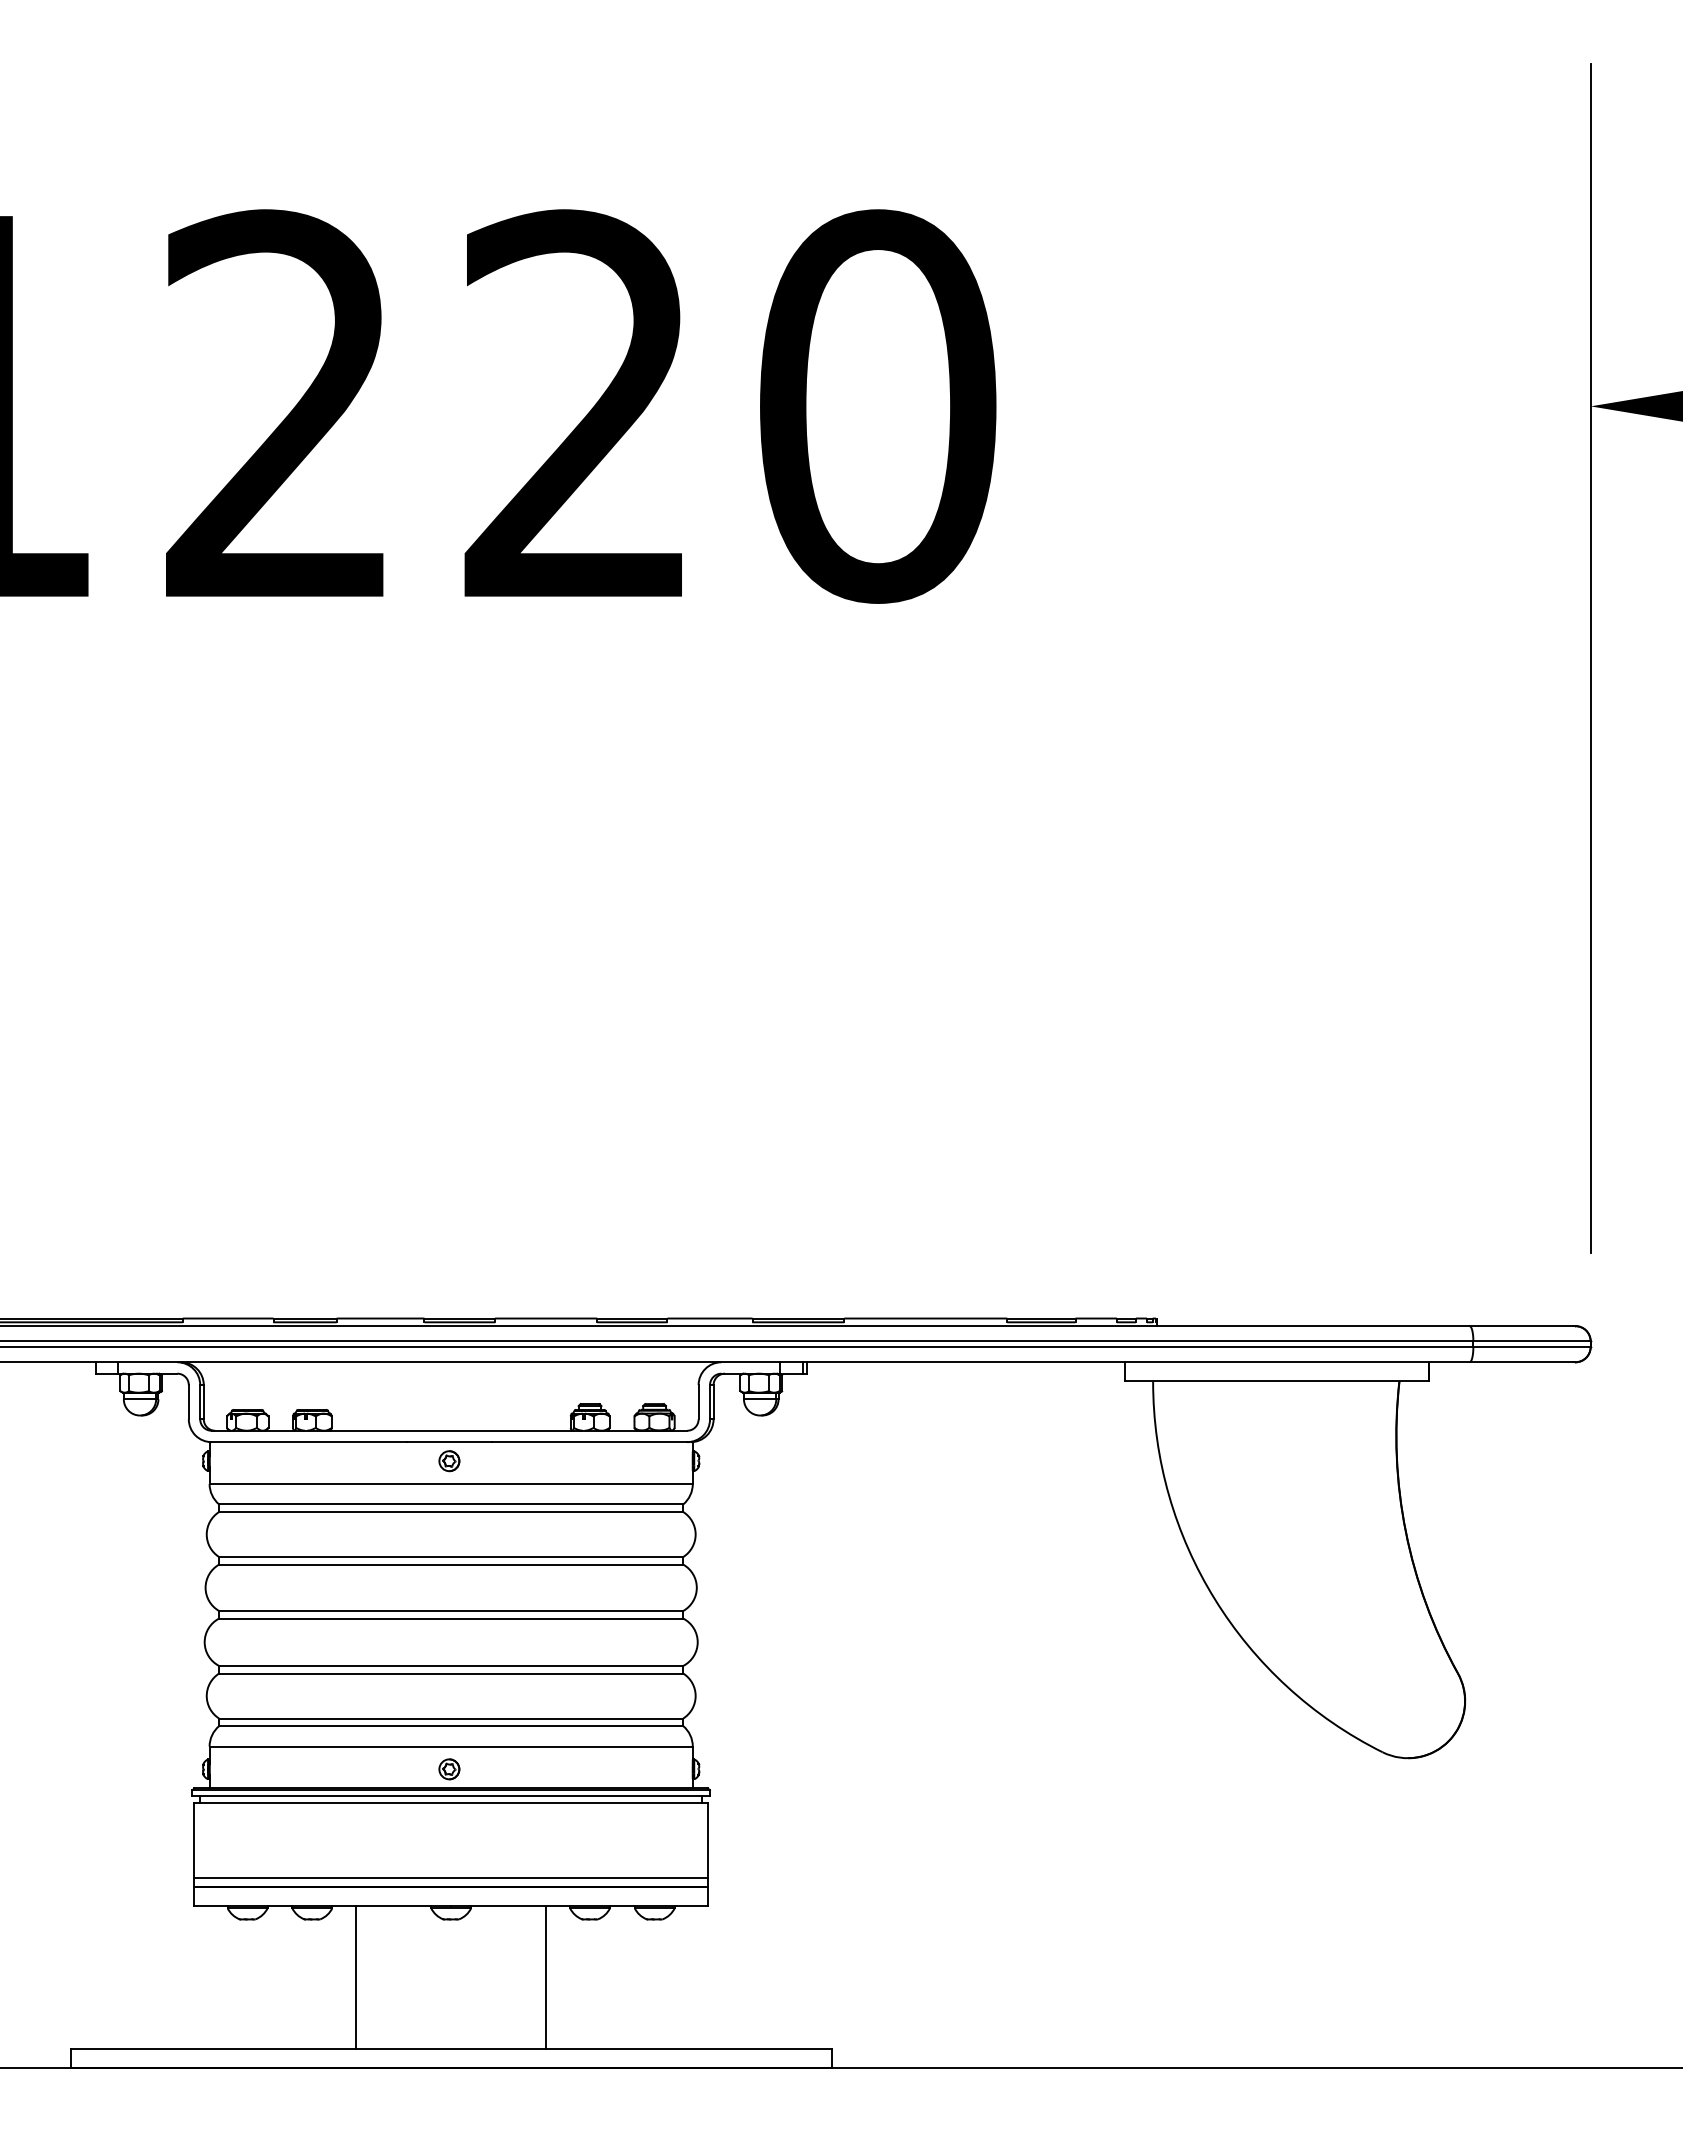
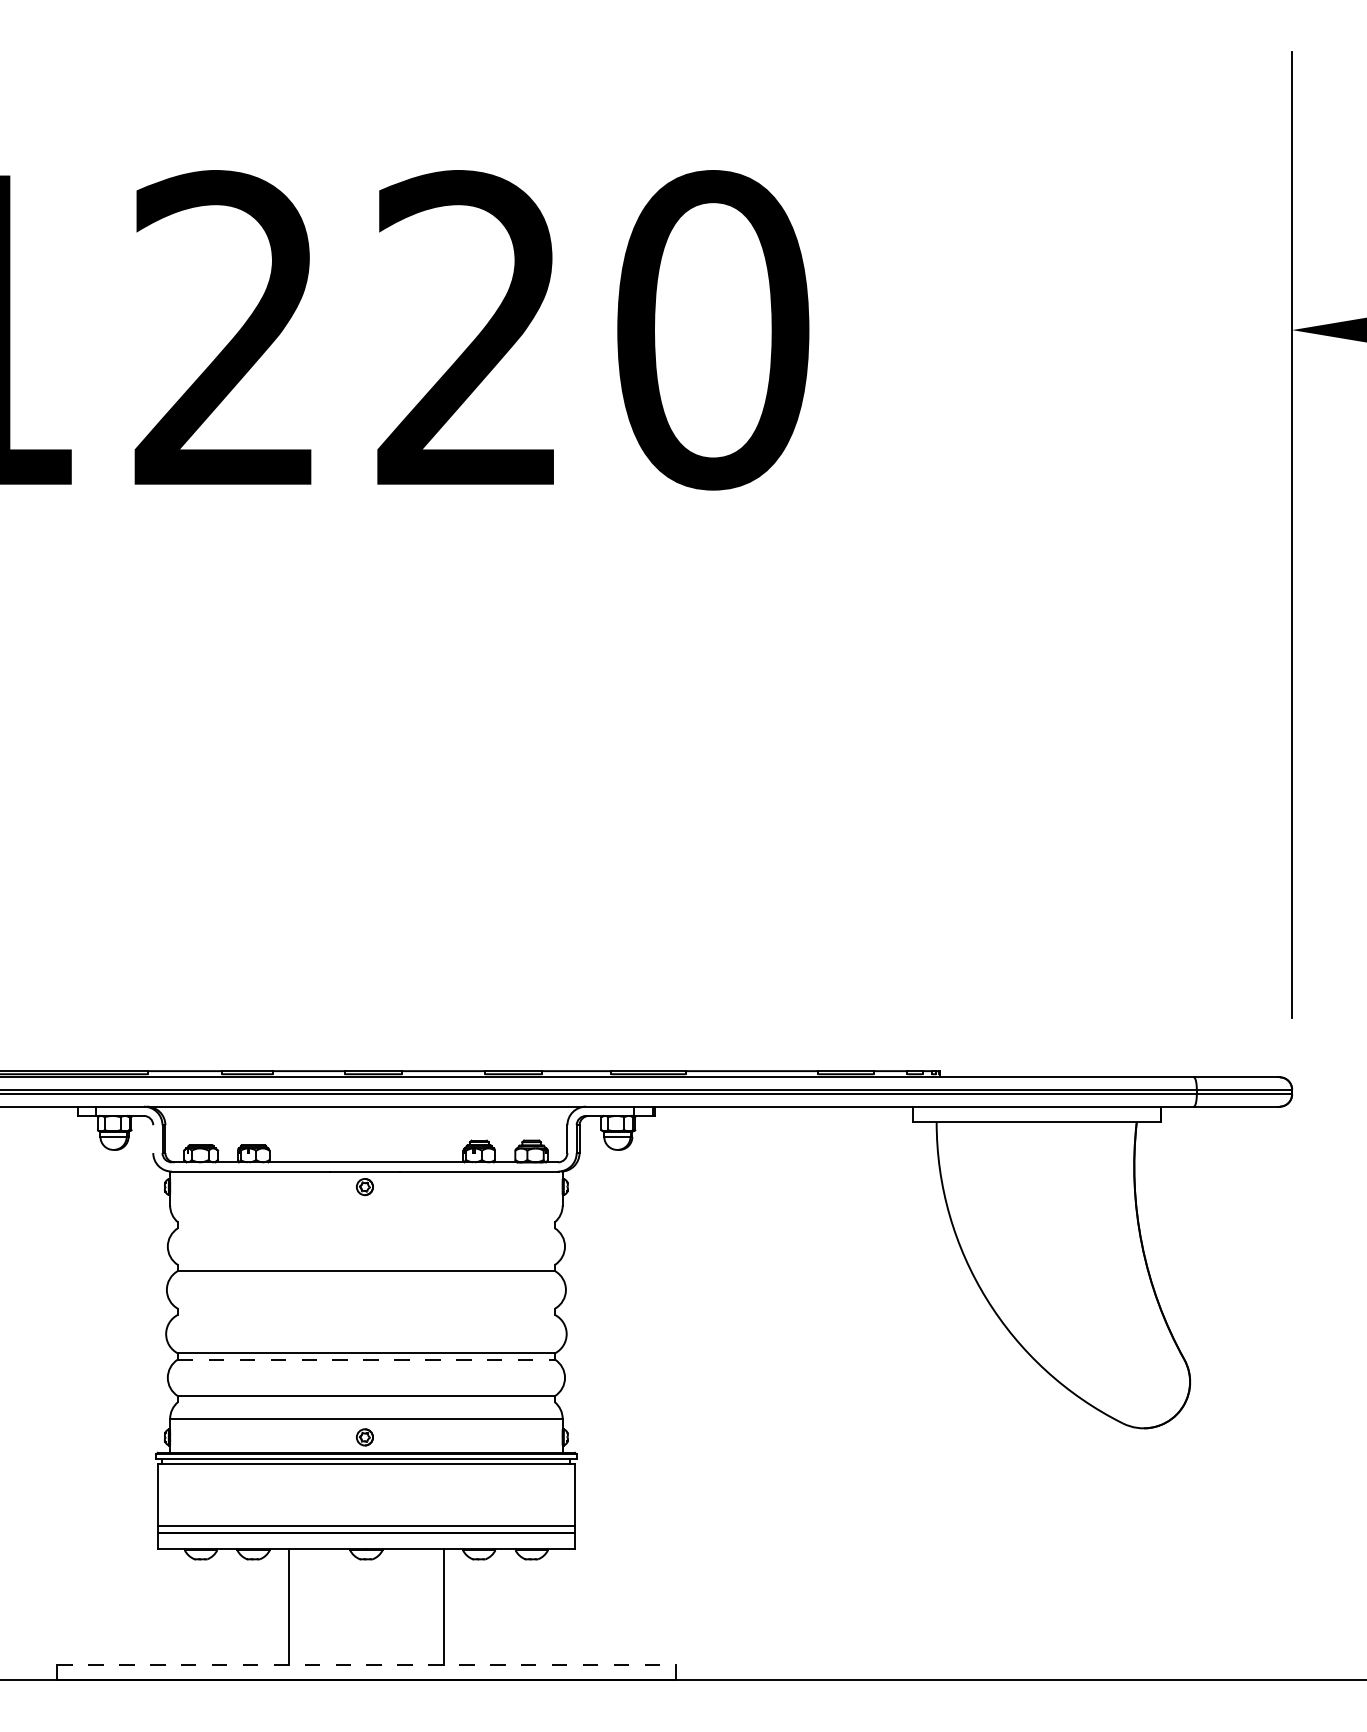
line: (188, 1402) -> (153, 1139), removed
line: (450, 1484) -> (365, 1205), removed
line: (451, 1504) -> (366, 1222), removed
line: (451, 1512) -> (366, 1228), removed
line: (451, 1557) -> (366, 1265), removed
line: (451, 1610) -> (366, 1308), removed
line: (451, 1618) -> (366, 1314), removed
line: (451, 1673) -> (366, 1359), solid -> dashed
line: (451, 1726) -> (366, 1402), removed
line: (451, 2049) -> (366, 1664), solid -> dashed

